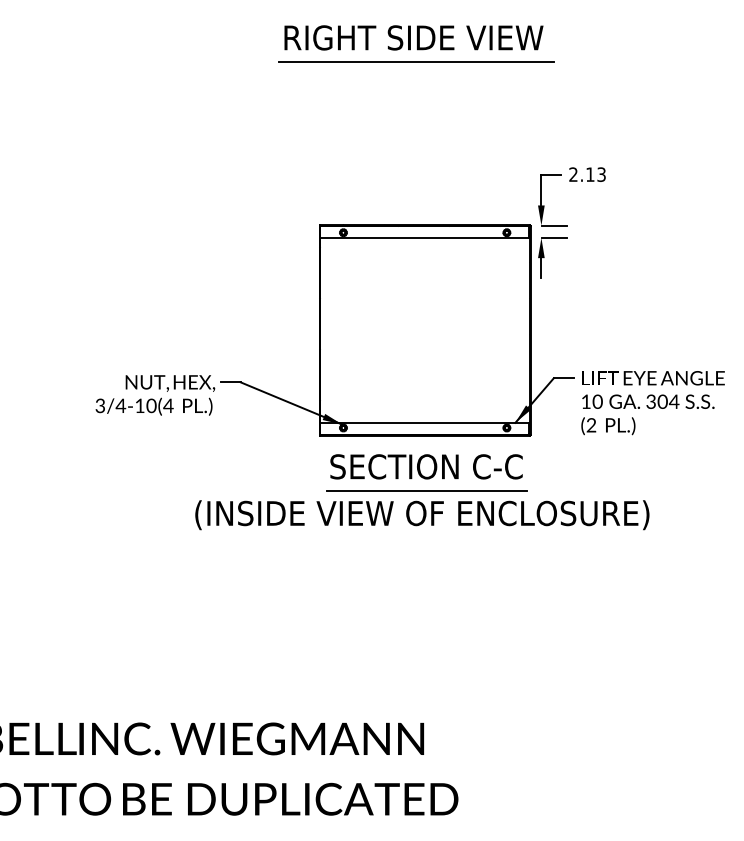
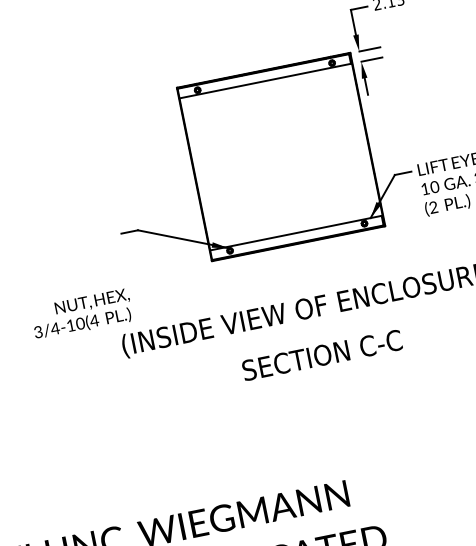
text: (155, 395) -> (82, 314), moved
text: (426, 466) -> (322, 355), moved
line: (426, 491) -> (308, 289), removed

